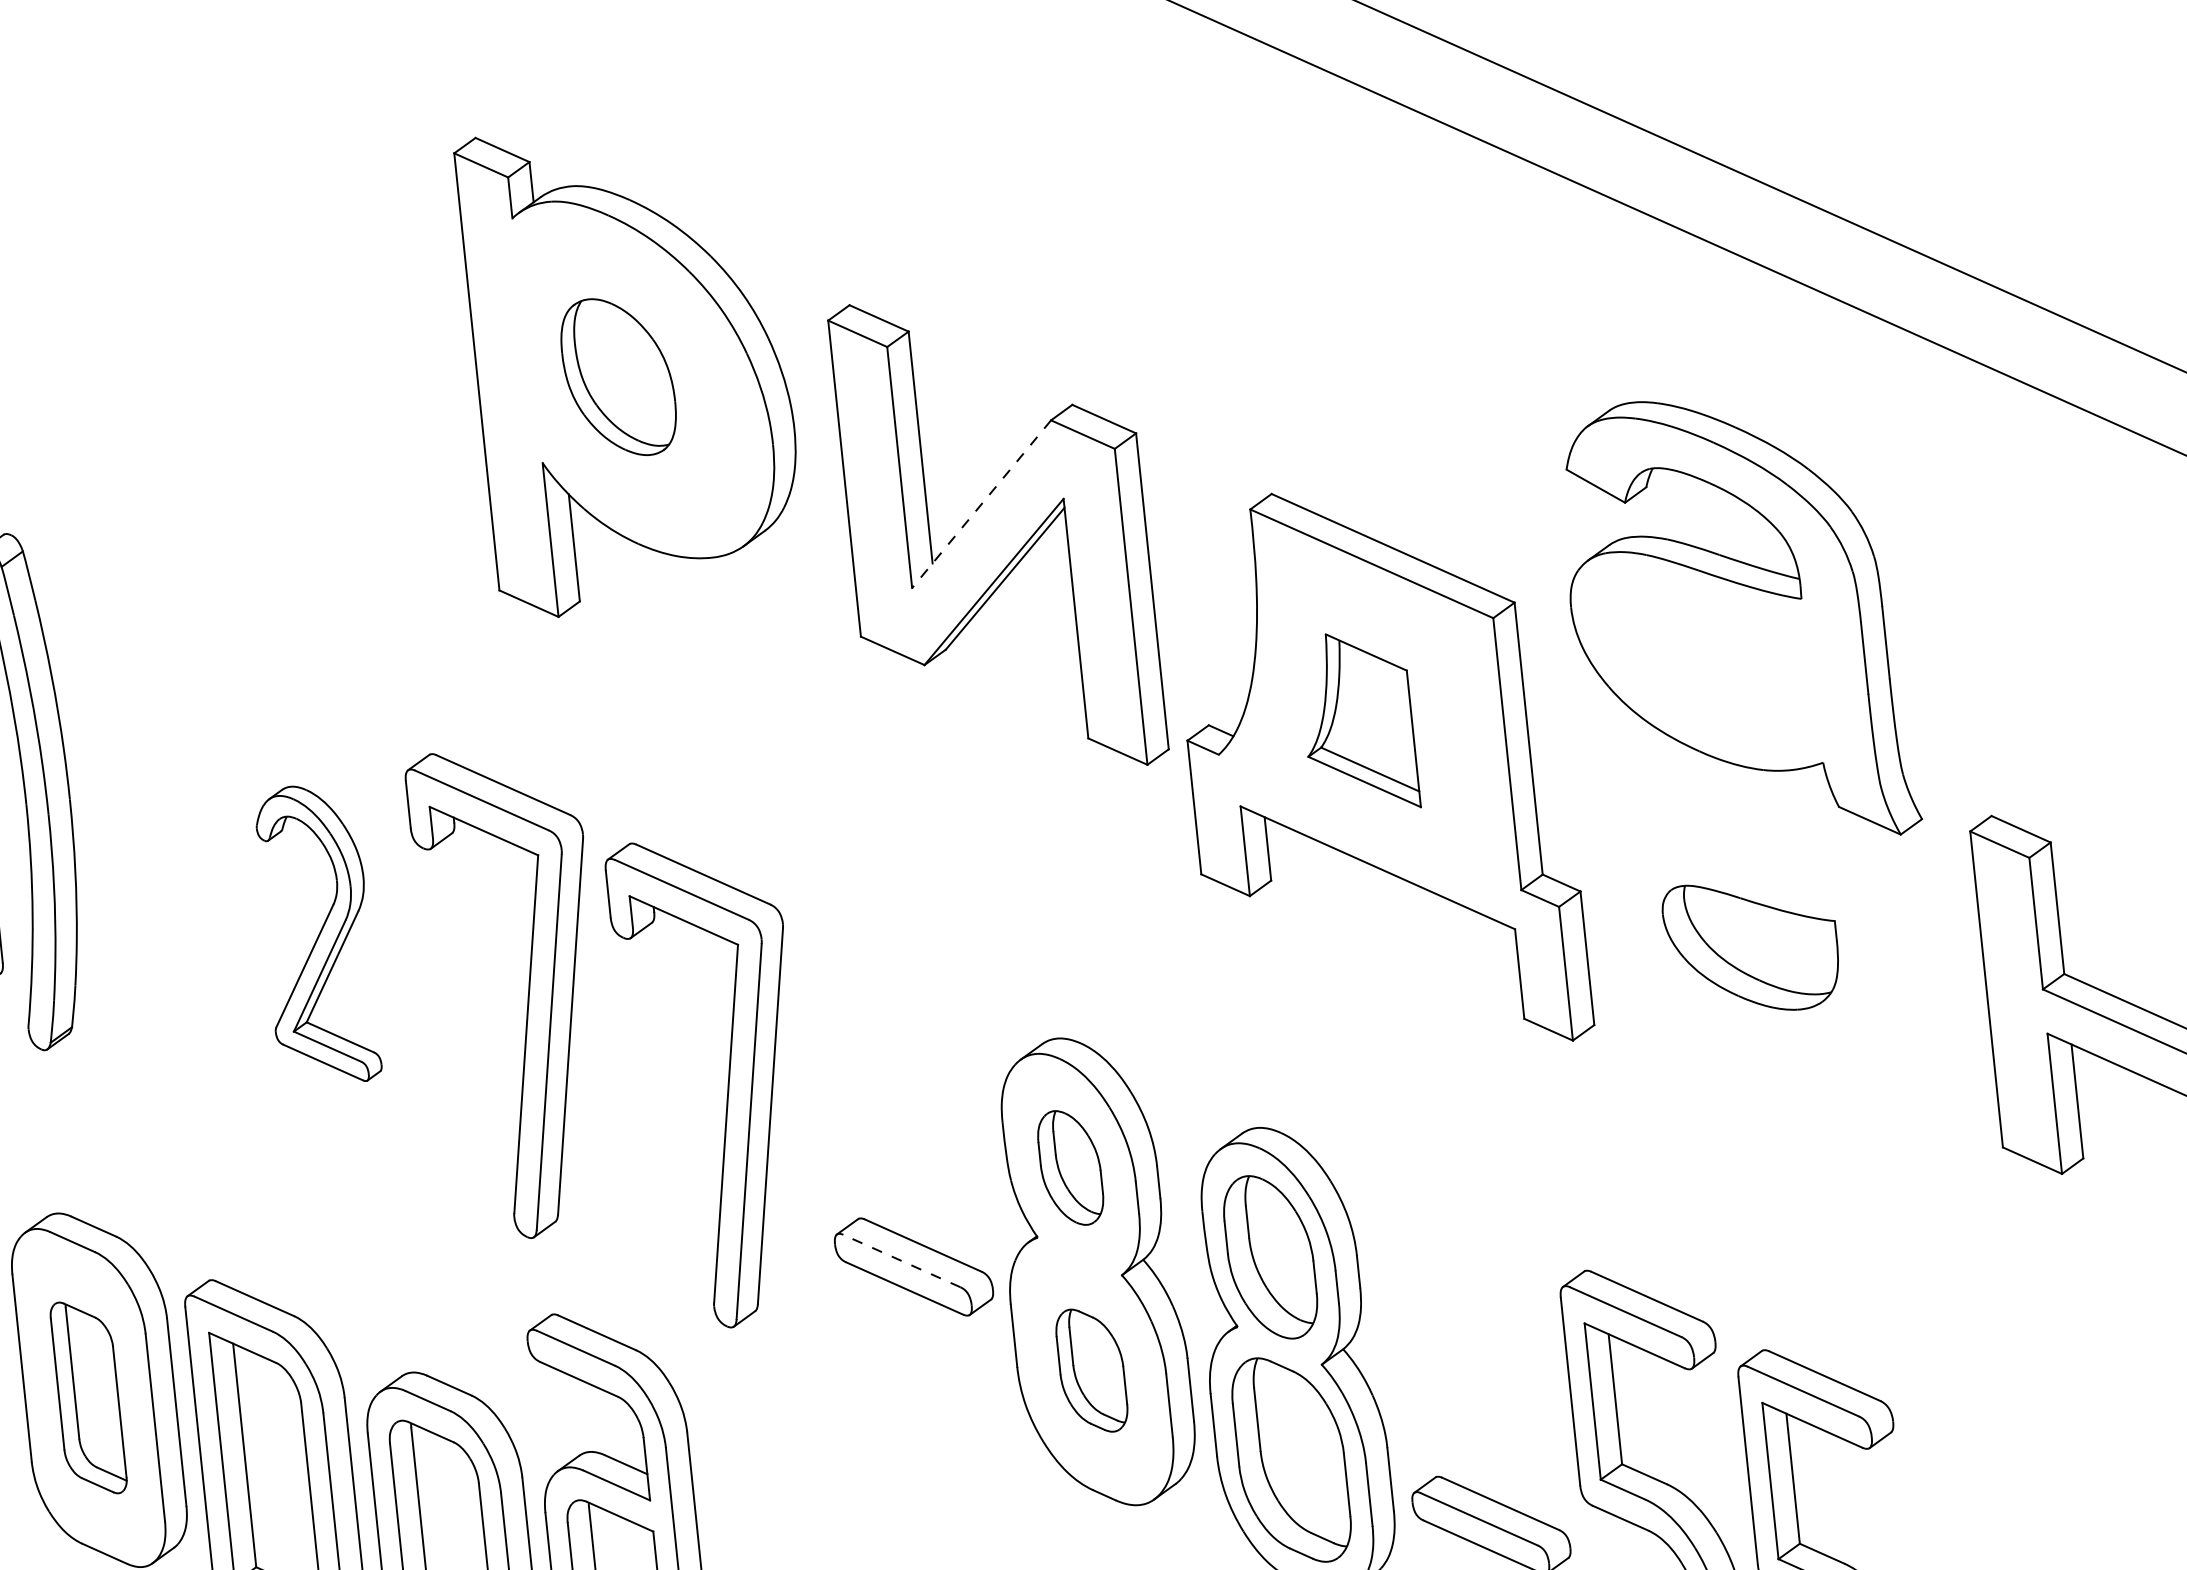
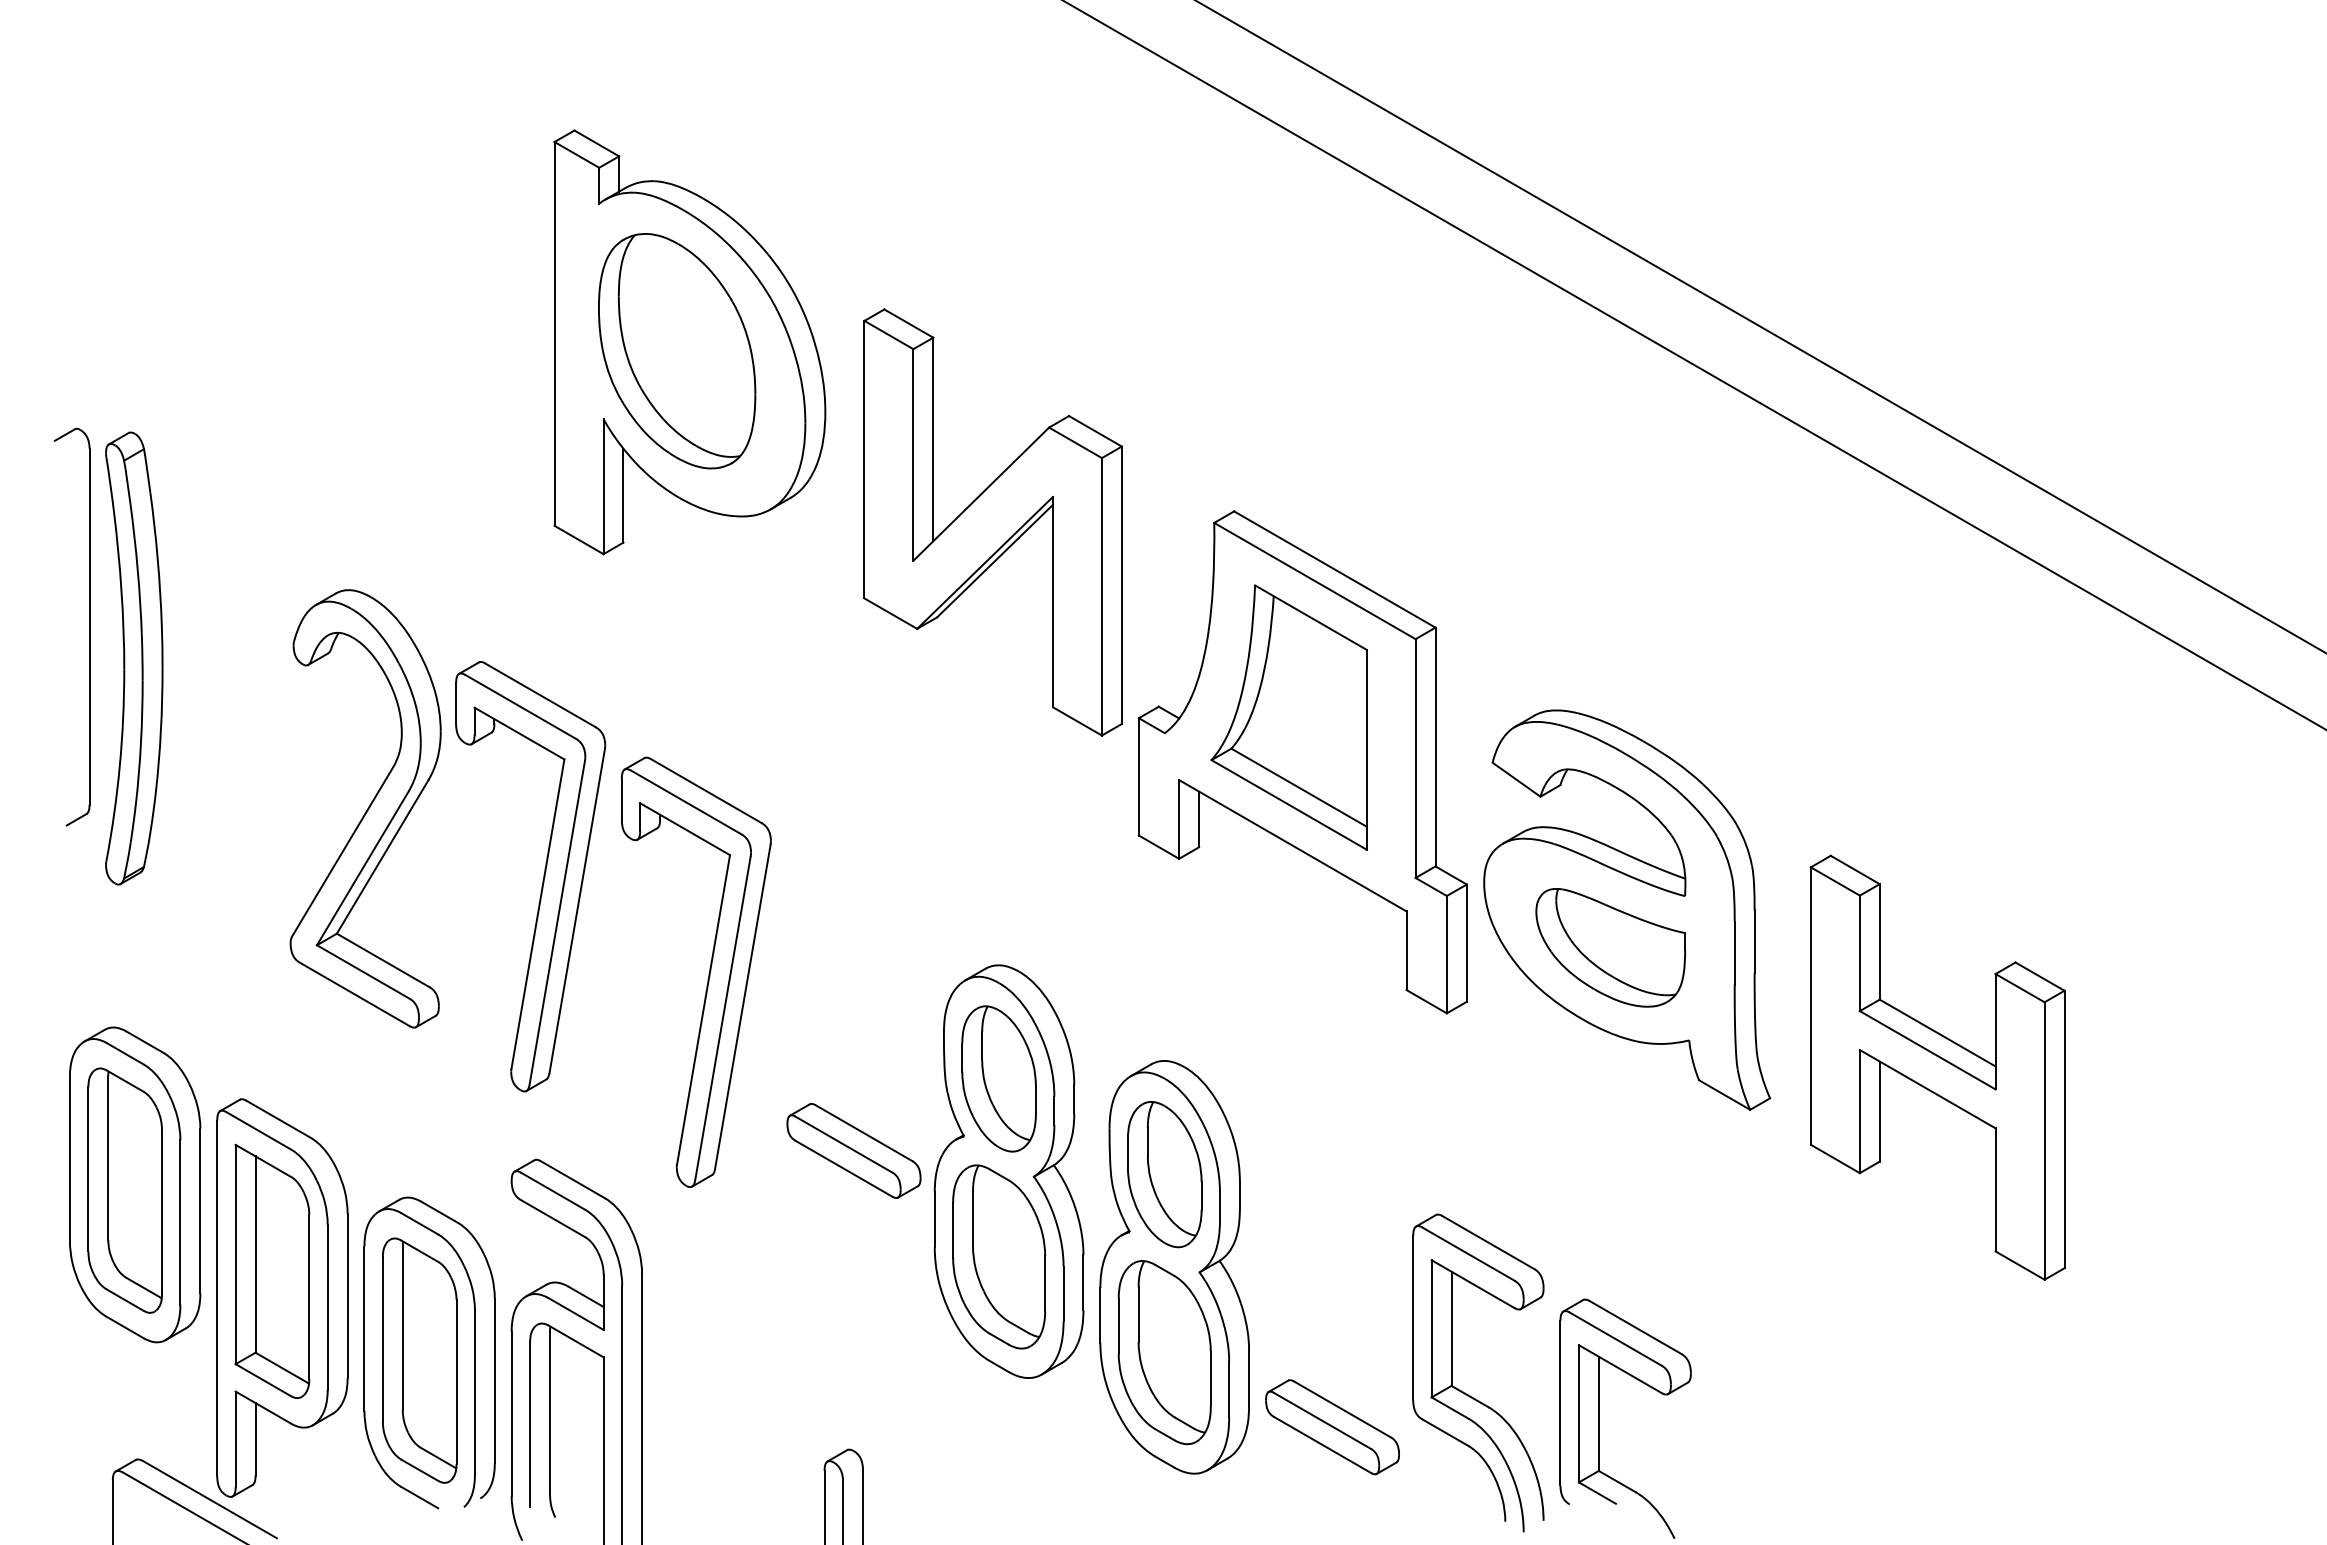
part: (618, 377) -> (677, 351), size x1.67
line: (980, 504) -> (980, 494), dashed -> solid
part: (1737, 620) -> (1627, 909), moved
part: (1357, 722) -> (1288, 717), size x1.67
part: (317, 934) -> (365, 808), size x1.67
part: (1070, 1167) -> (998, 1078), size x1.43
line: (901, 1260) -> (843, 1144), dashed -> solid
part: (1092, 1370) -> (999, 1256), size x1.67
part: (87, 1397) -> (124, 1190), size x1.43

